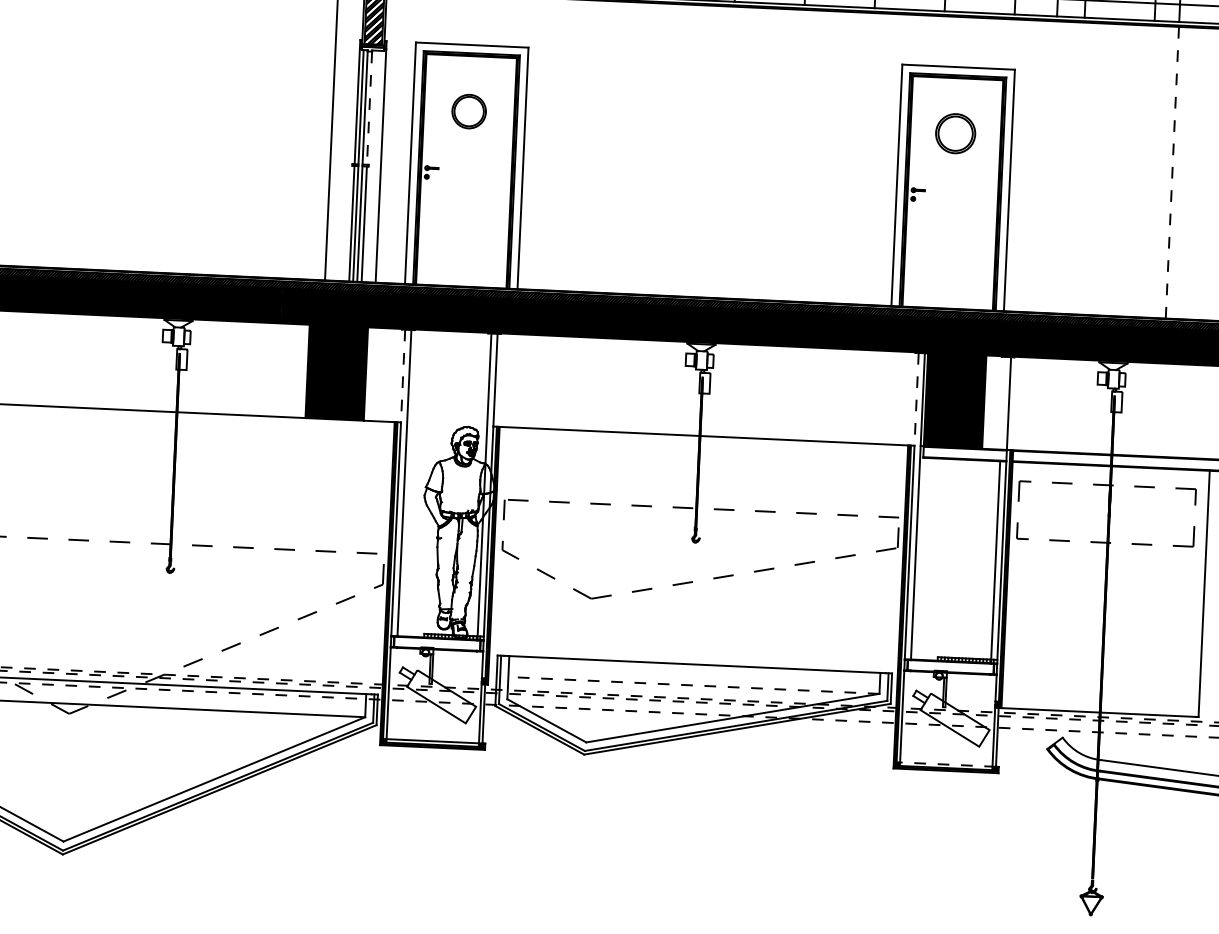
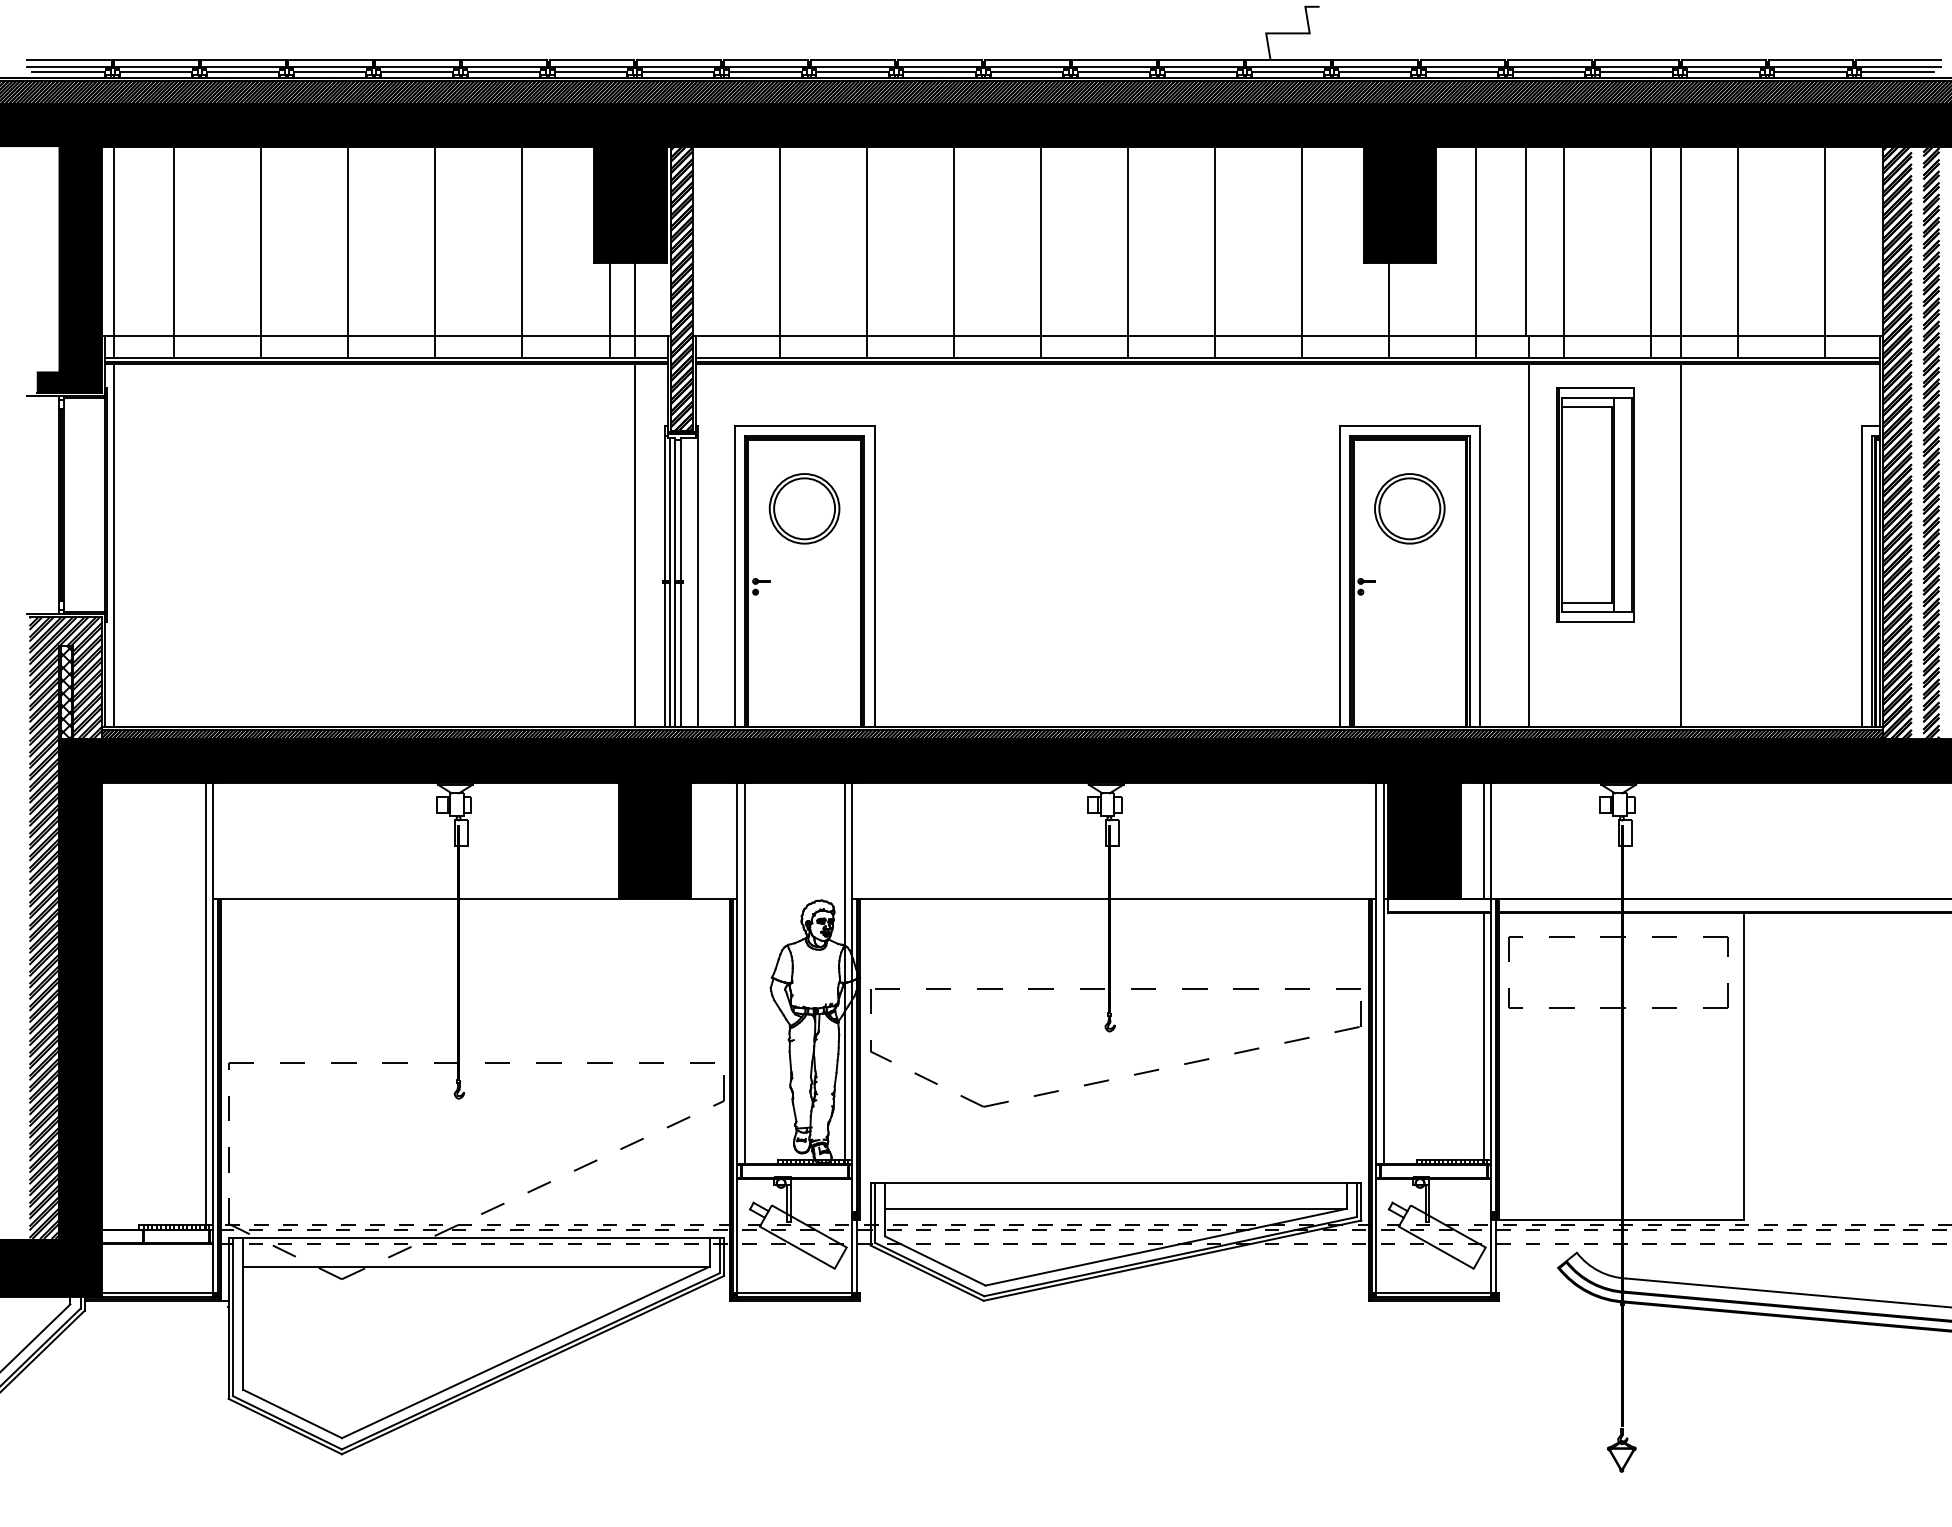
line: (369, 108) -> (680, 510), dashed -> solid
part: (469, 111) -> (804, 508), size x1.67
part: (955, 133) -> (1409, 508), size x1.43
part: (1105, 136) -> (1595, 504), added
line: (1050, 166) -> (1529, 544), added
line: (1172, 173) -> (1681, 545), dashed -> solid
line: (403, 375) -> (737, 840), dashed -> solid
line: (916, 399) -> (1376, 840), dashed -> solid
line: (1002, 402) -> (1483, 840), added
line: (693, 685) -> (1115, 1208), dashed -> solid
line: (946, 764) -> (1433, 1292), dashed -> solid

